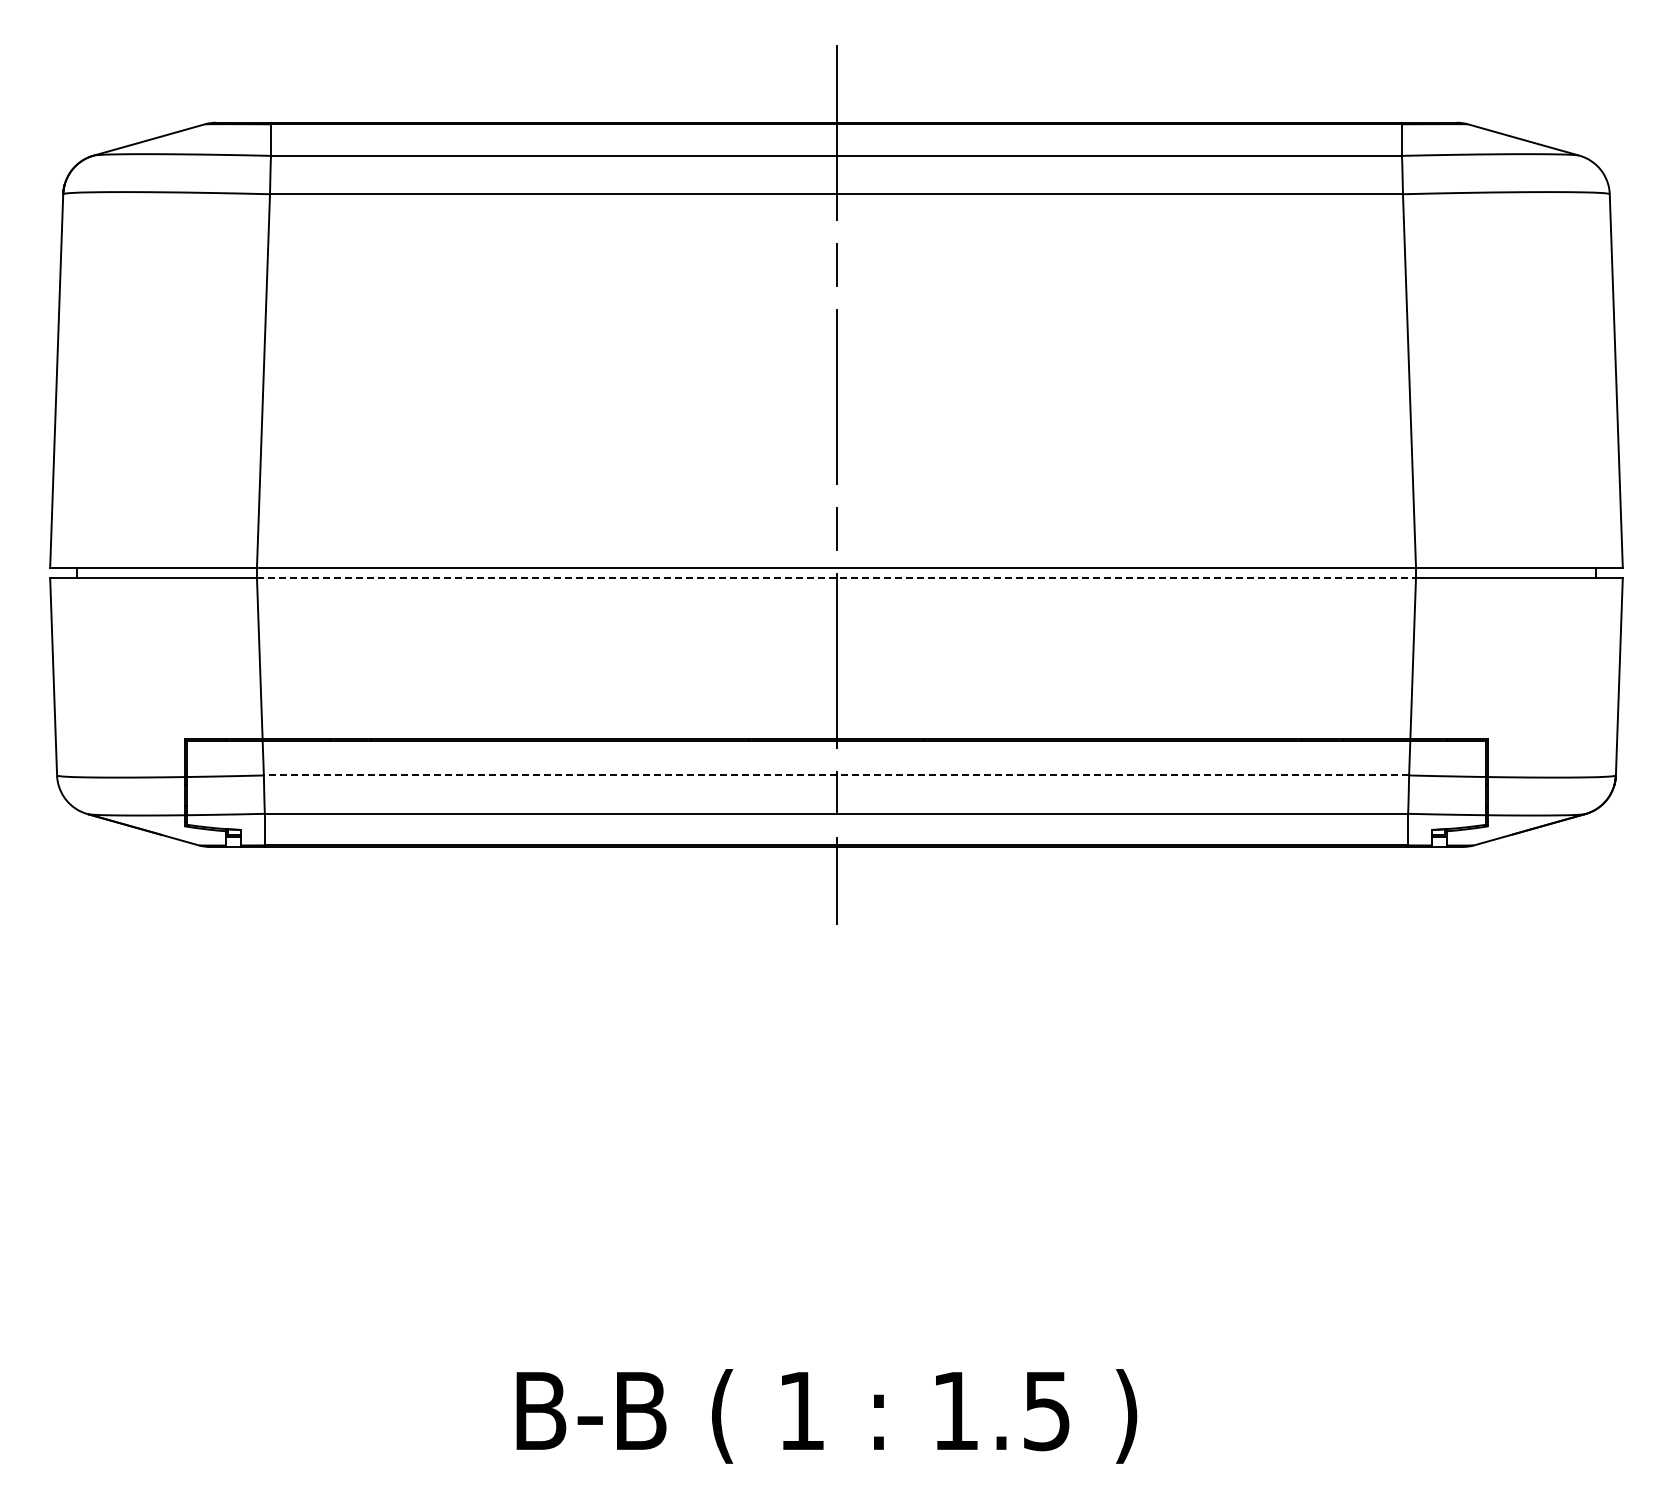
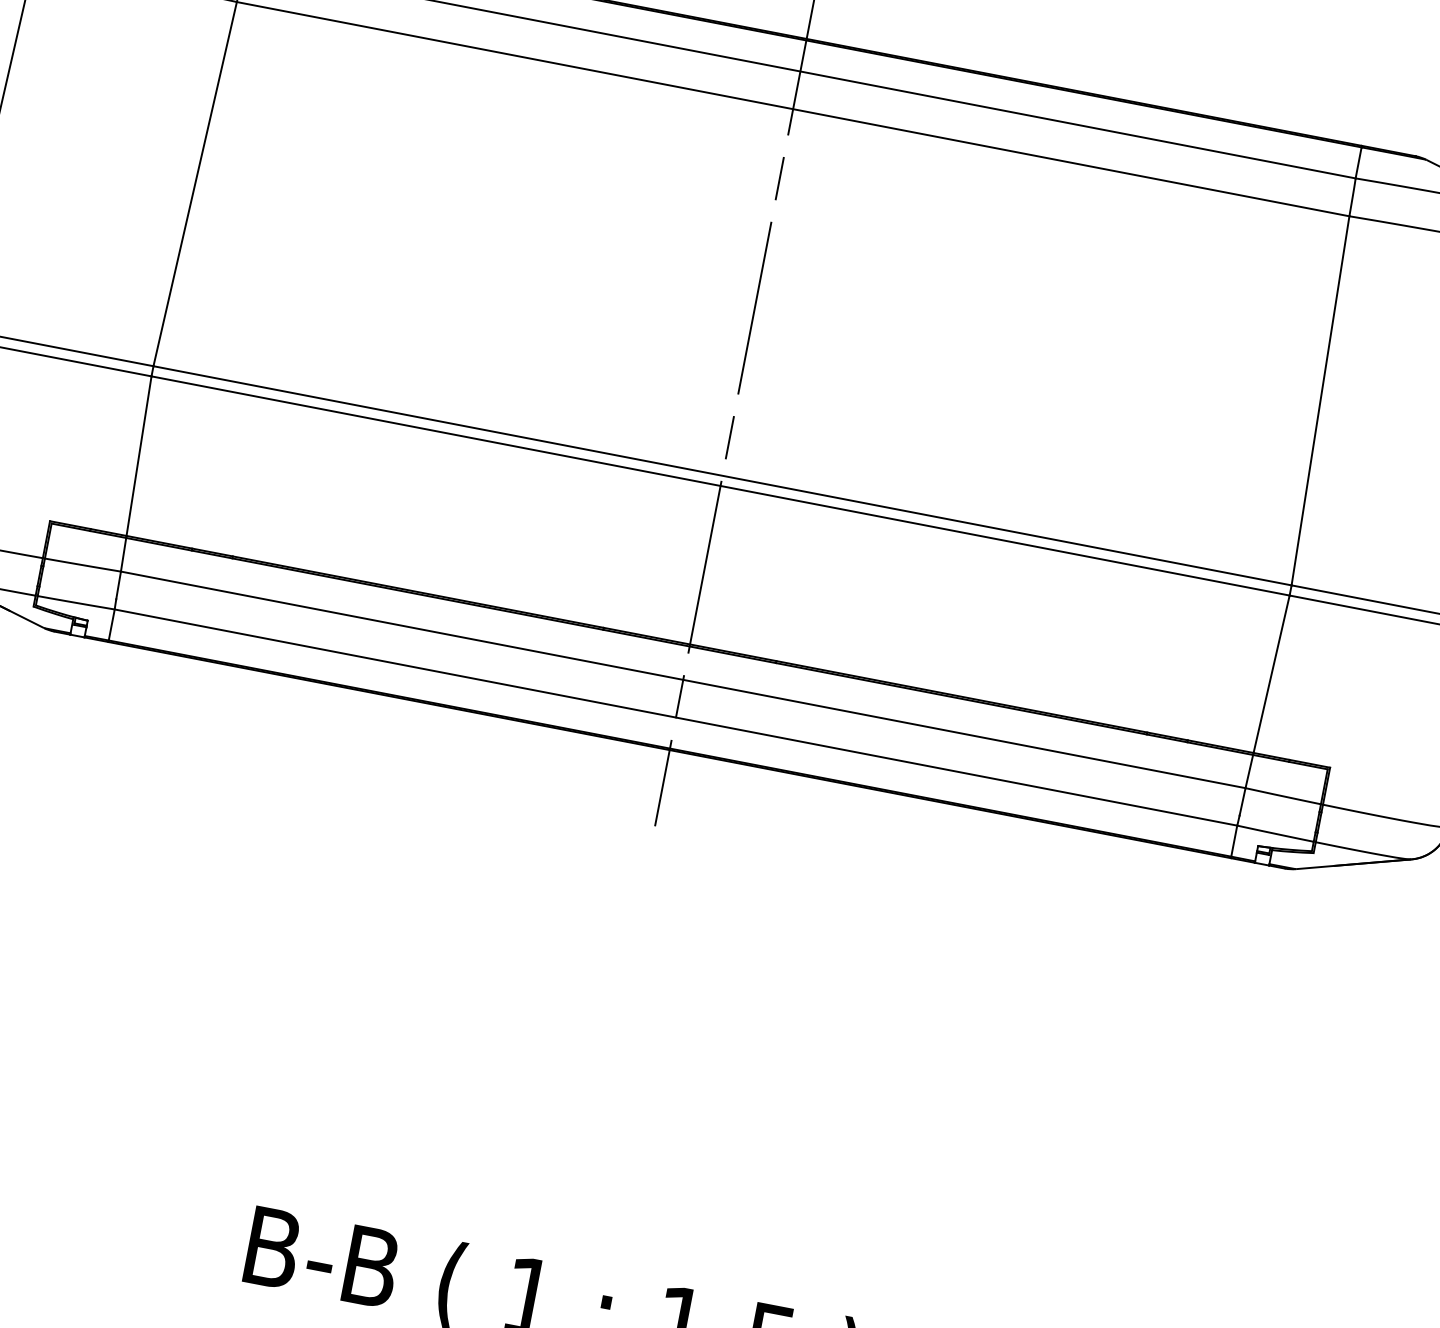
line: (836, 577) -> (720, 485), dashed -> solid
line: (836, 775) -> (683, 679), dashed -> solid

